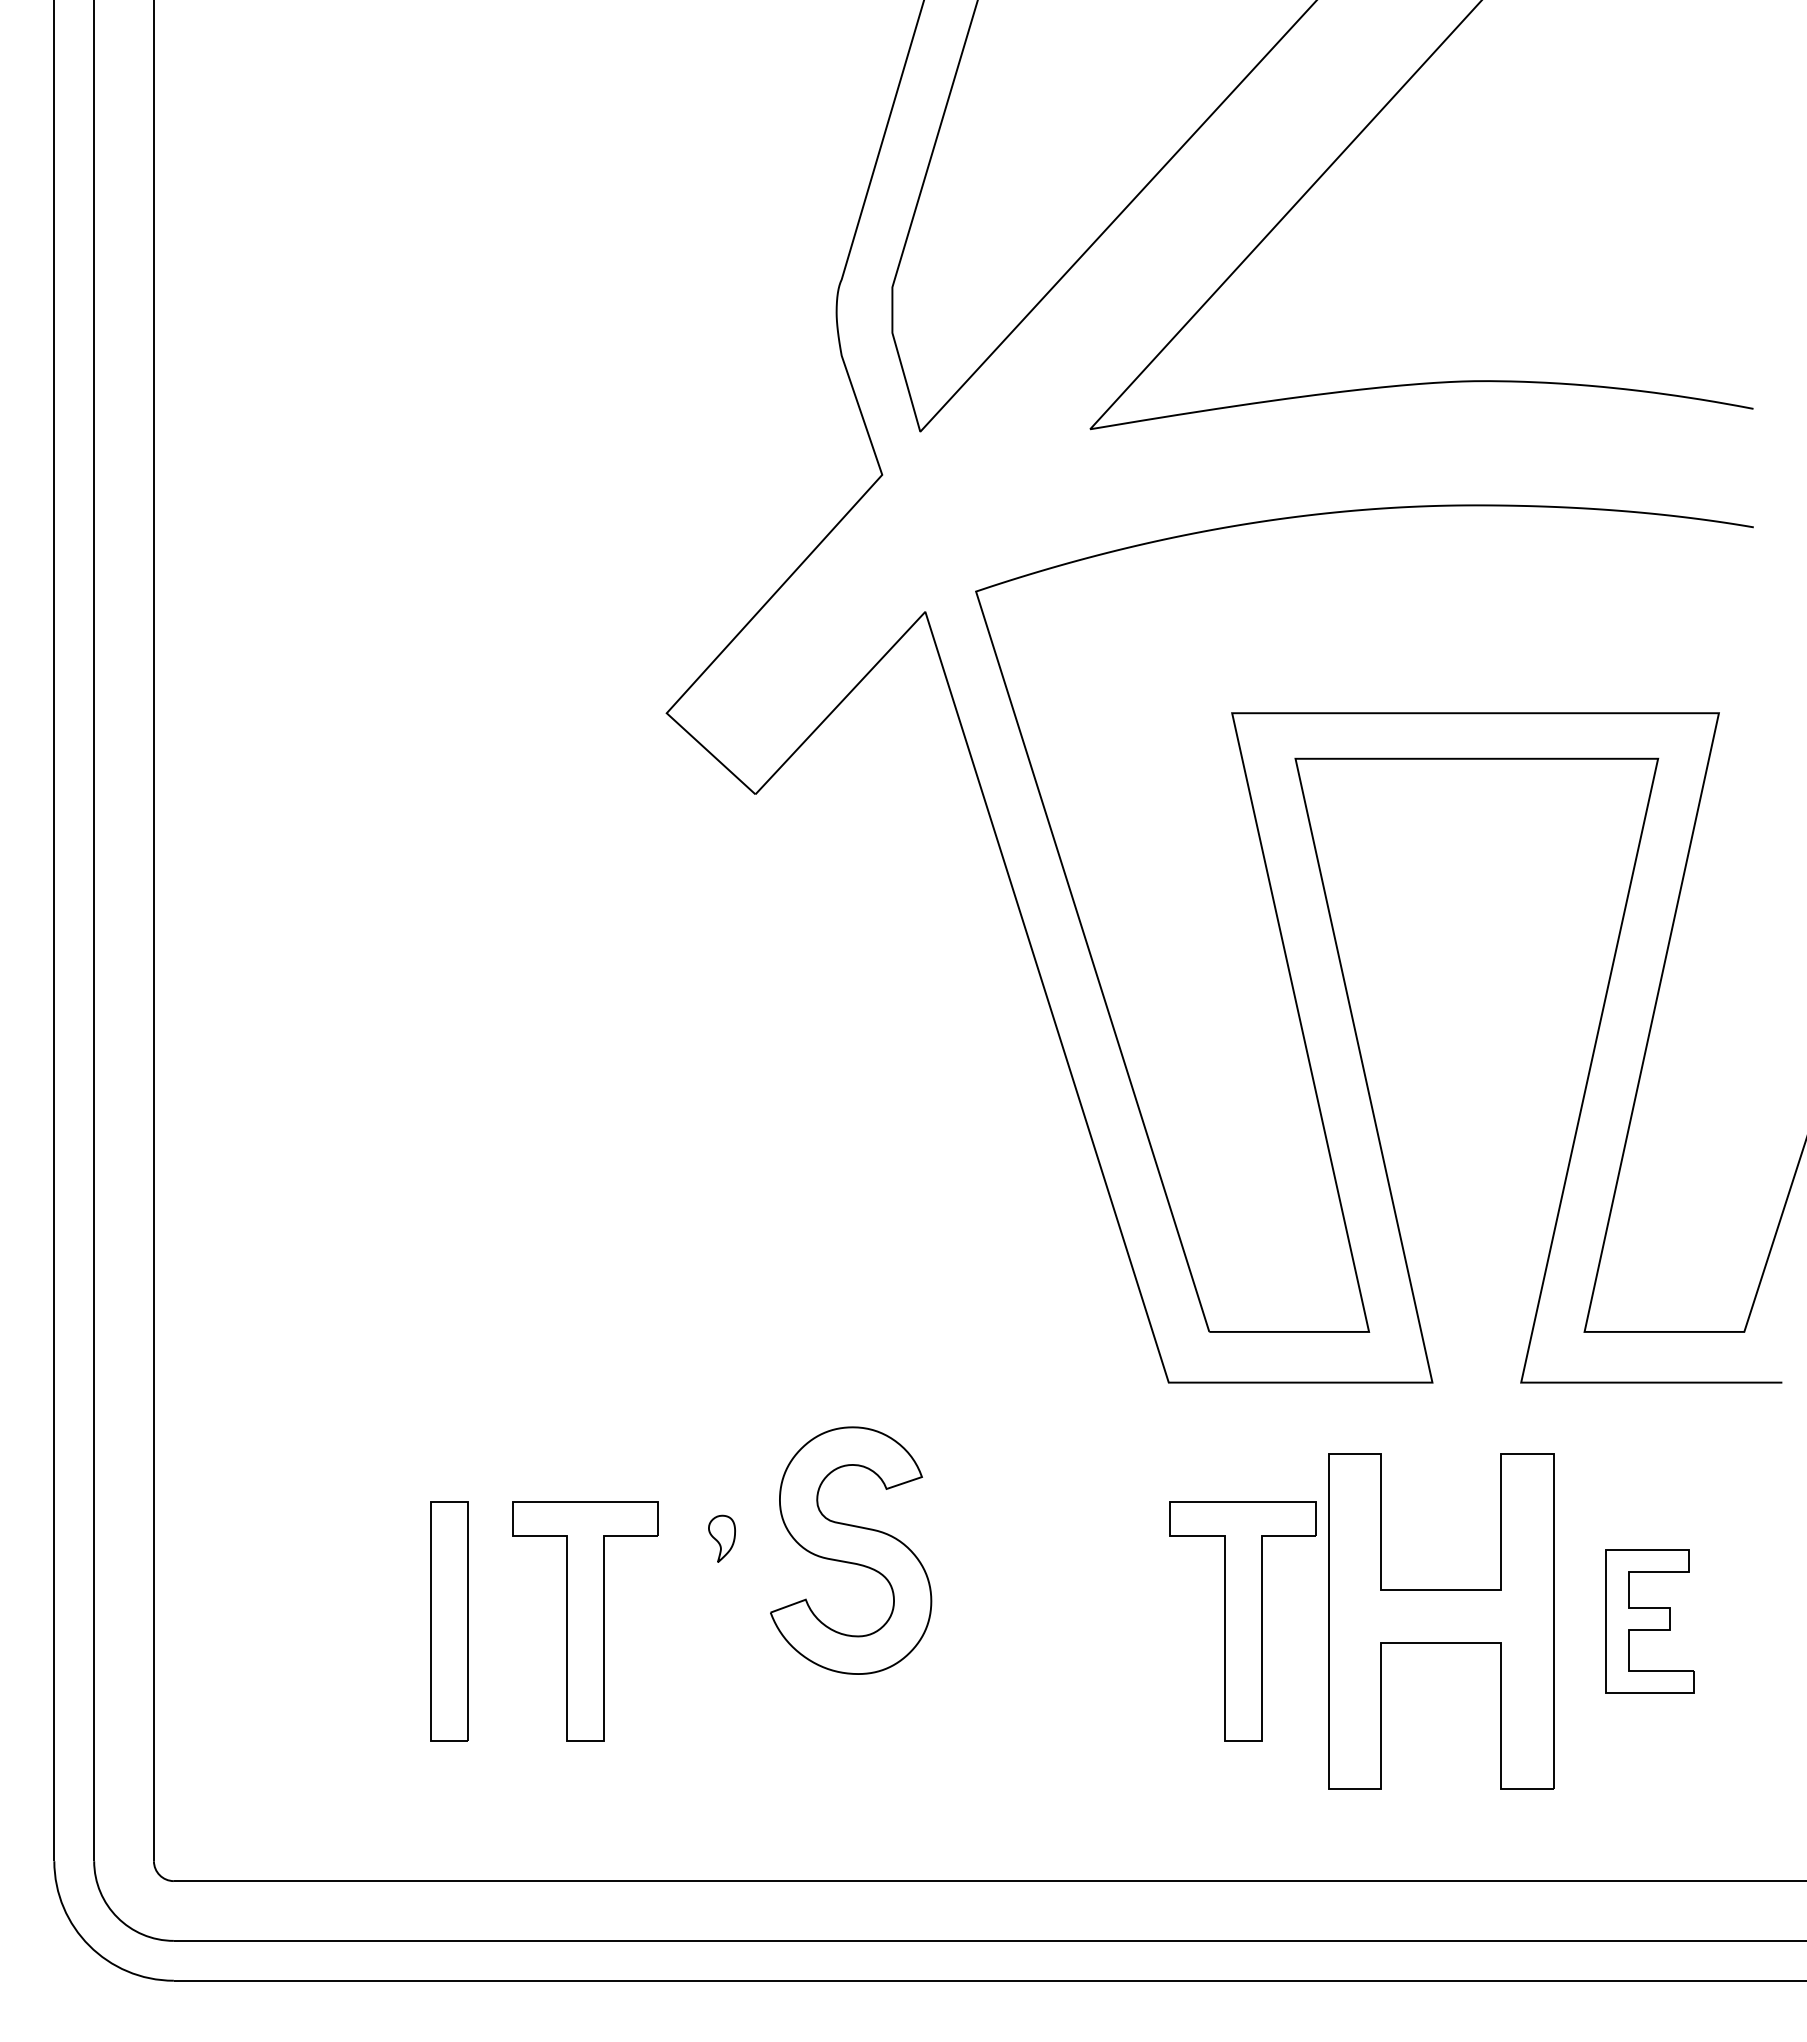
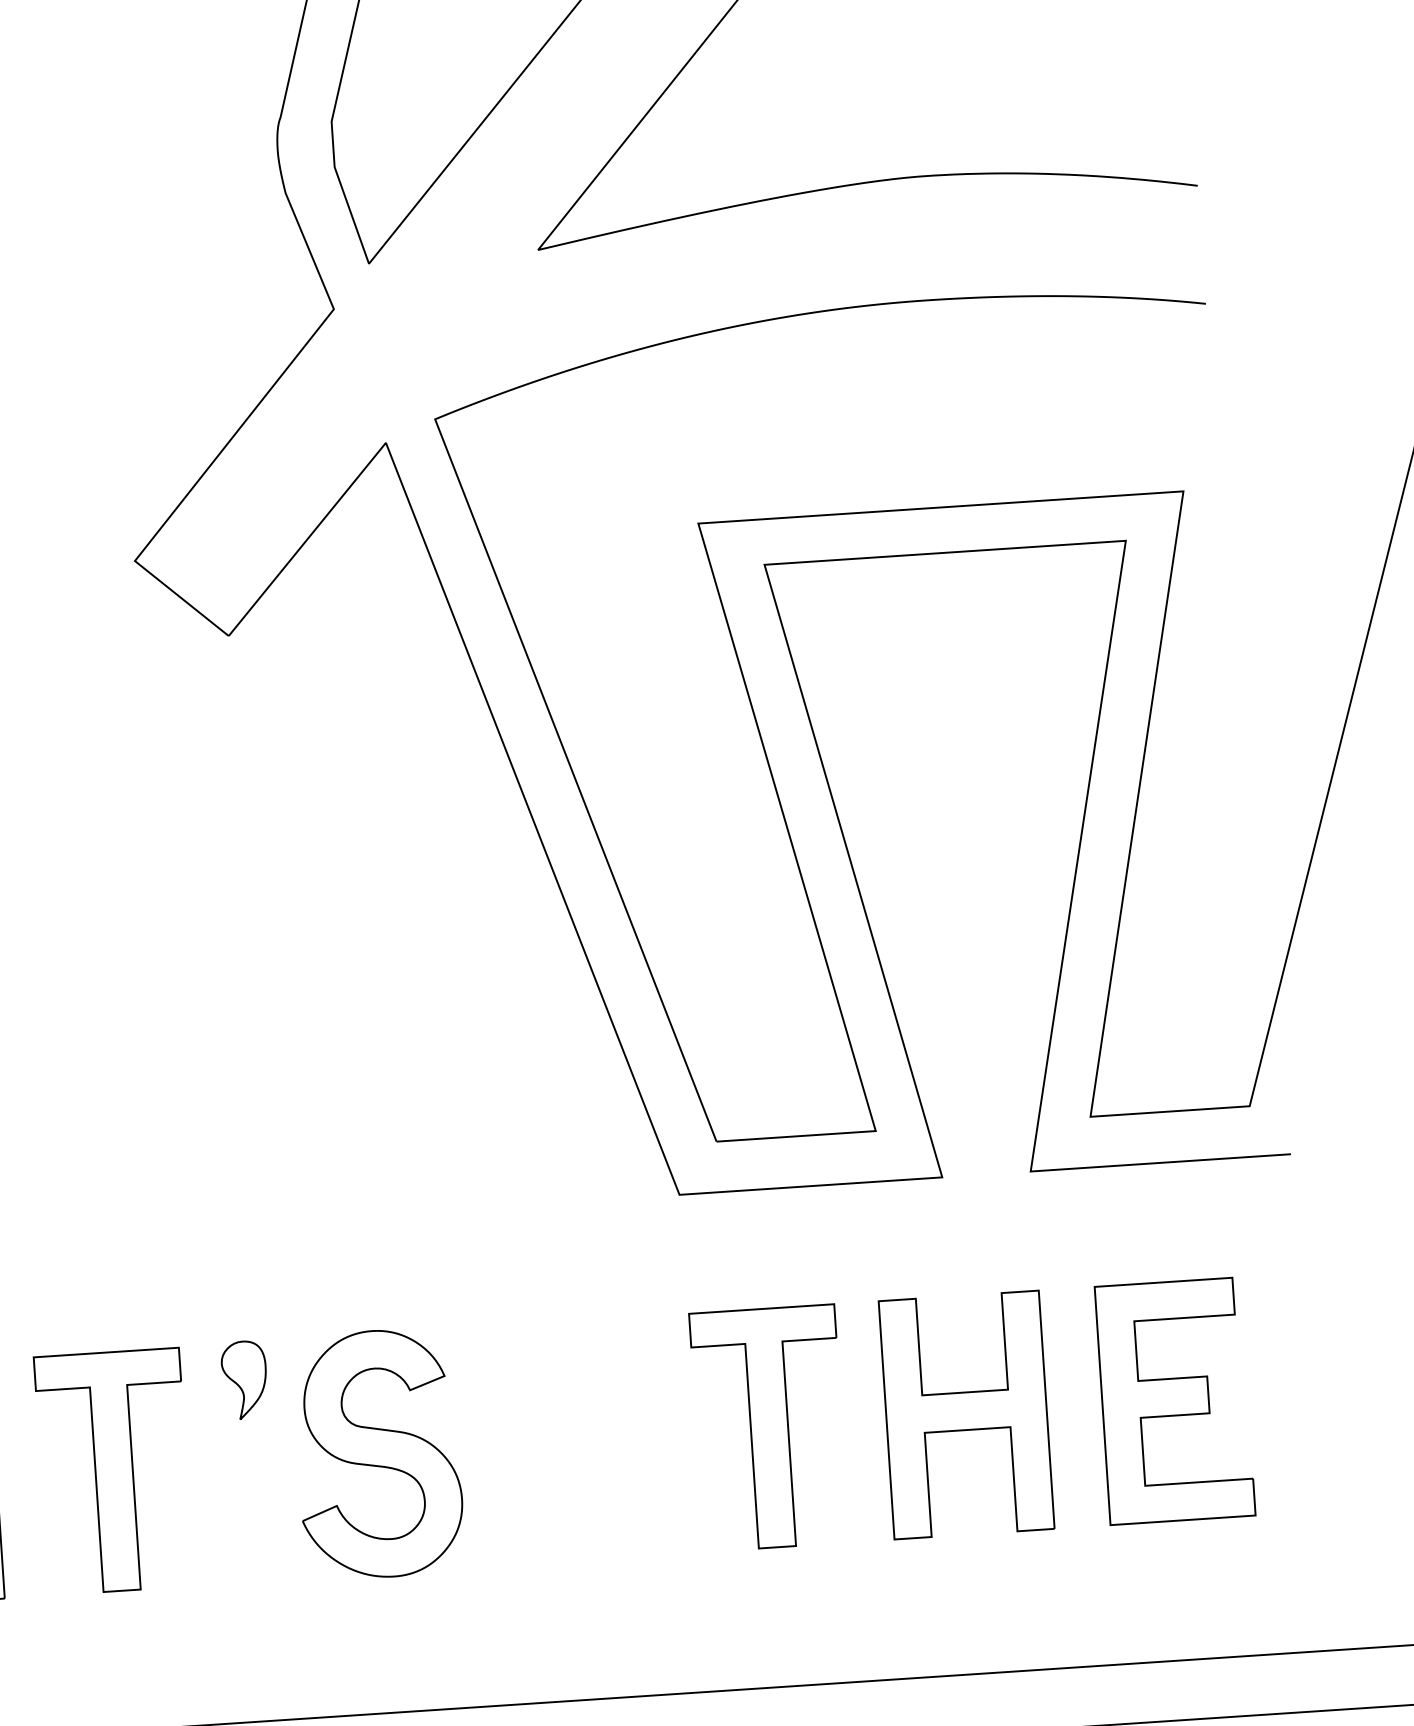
part: (721, 1538) -> (244, 1379), size x1.67
part: (851, 1550) -> (379, 1453), moved
part: (1440, 1621) -> (966, 1414), size x0.71
part: (1649, 1621) -> (1174, 1401), size x1.67

